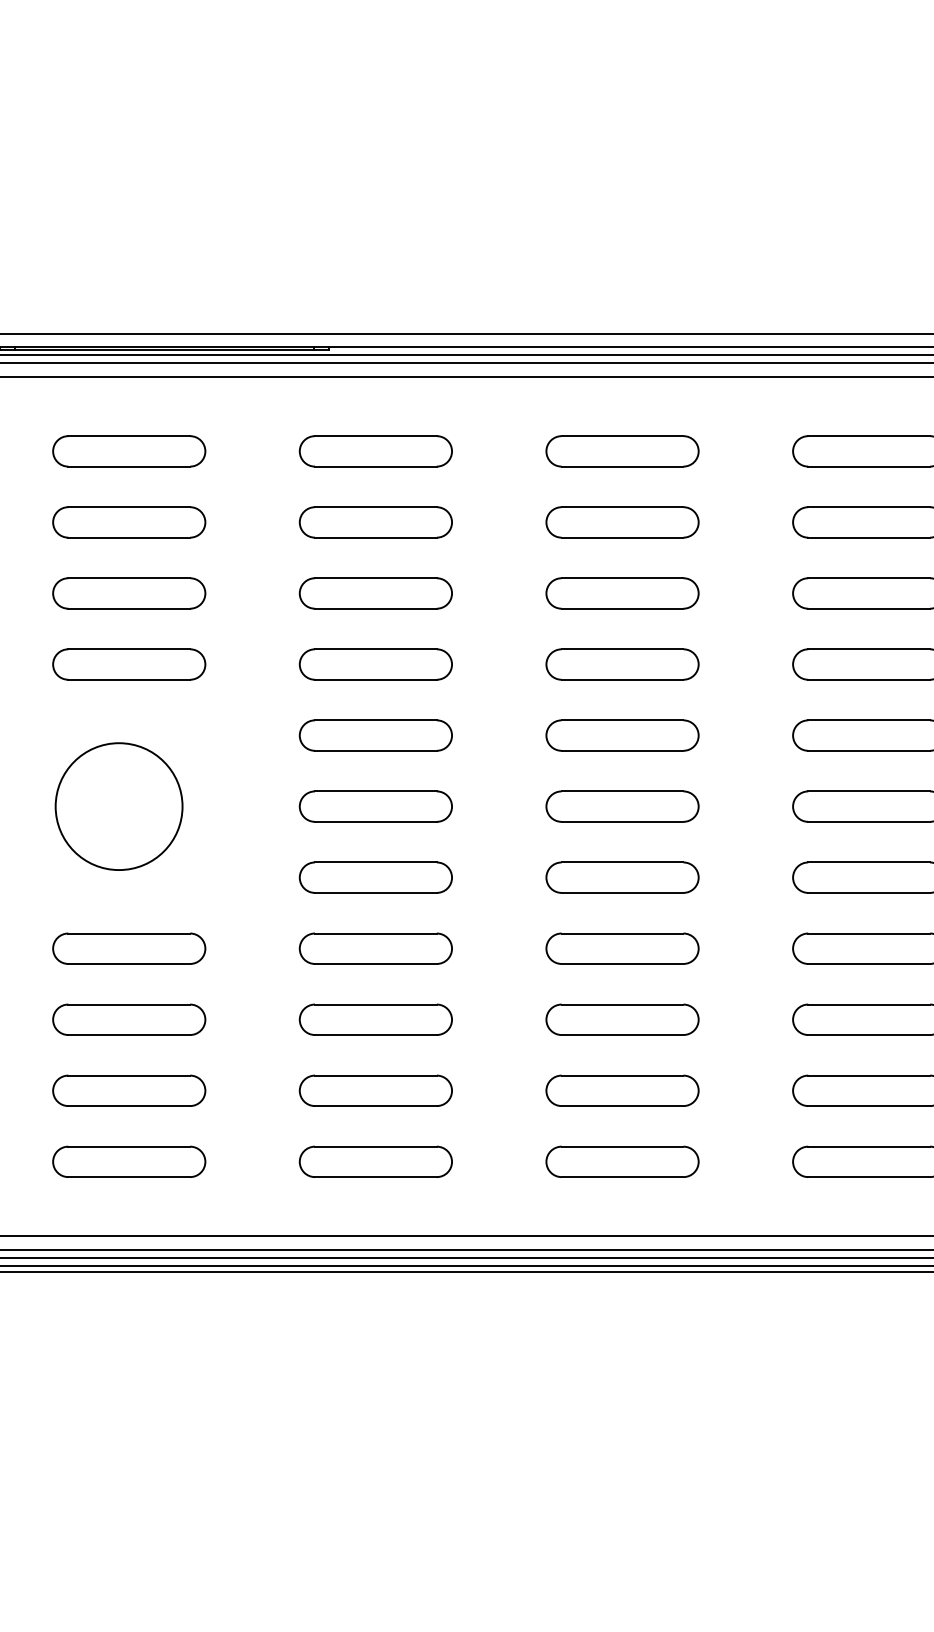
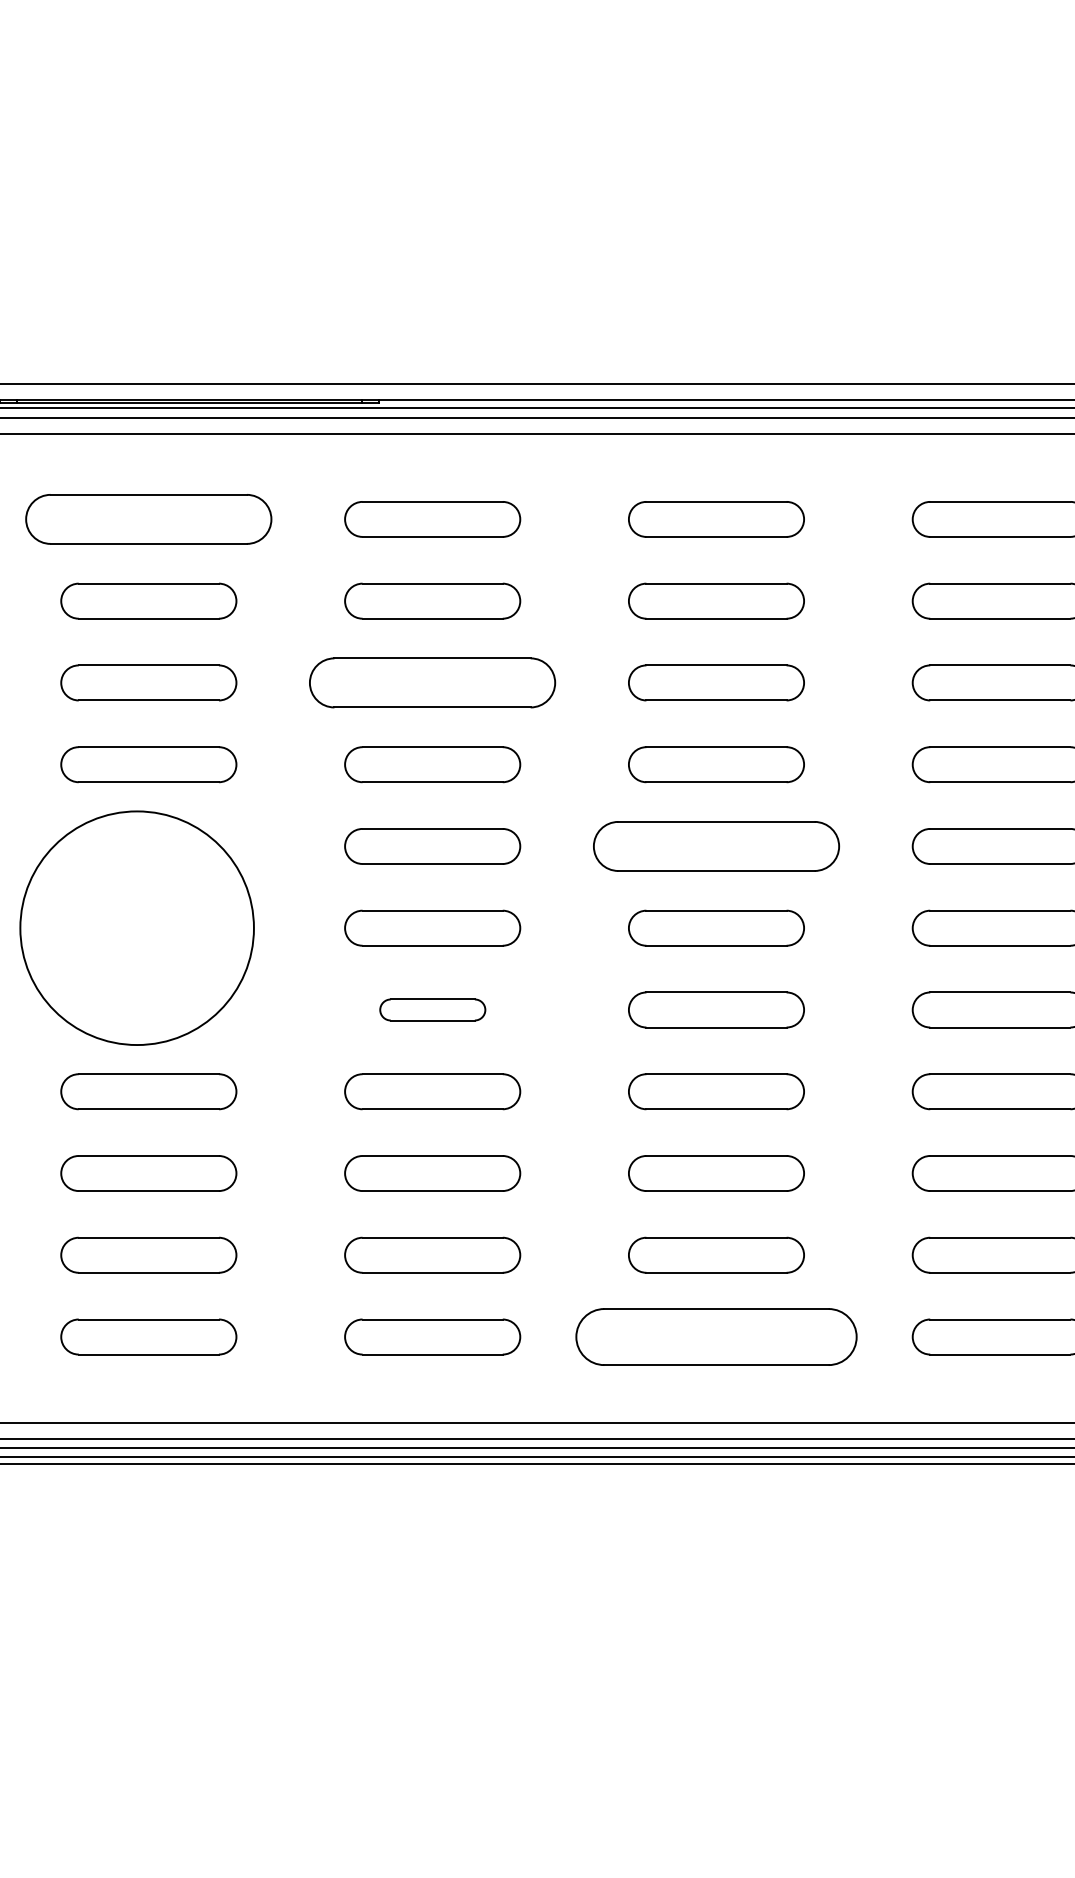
part: (128, 451) -> (148, 519), size x1.4
part: (375, 593) -> (432, 682), size x1.4
part: (622, 735) -> (716, 846), size x1.4
circle: (119, 806) -> (137, 928), size x1.6
part: (375, 877) -> (432, 1009), size x0.6
part: (622, 1161) -> (716, 1336), size x1.6

